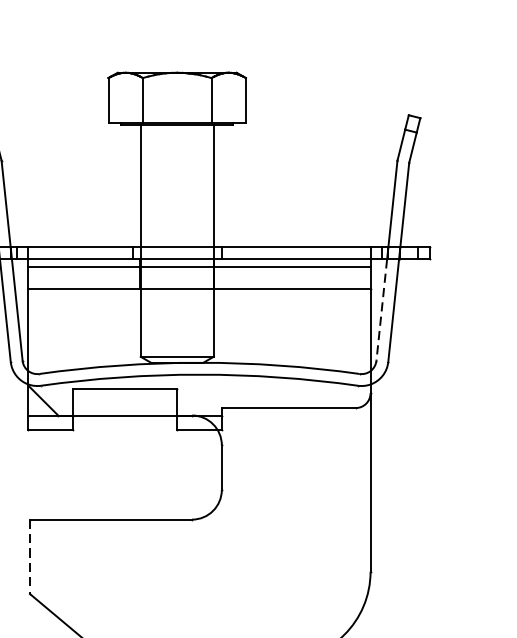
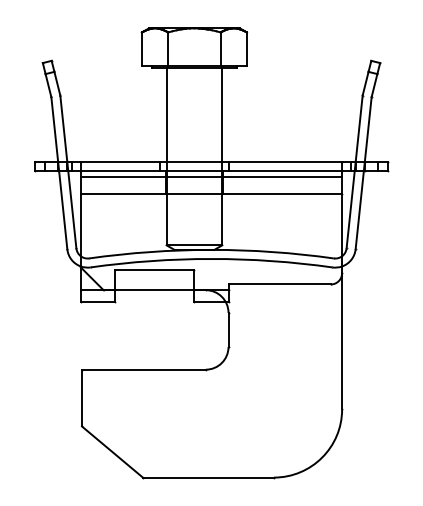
line: (381, 309) -> (350, 209), dashed -> solid
line: (30, 557) -> (82, 398), dashed -> solid

